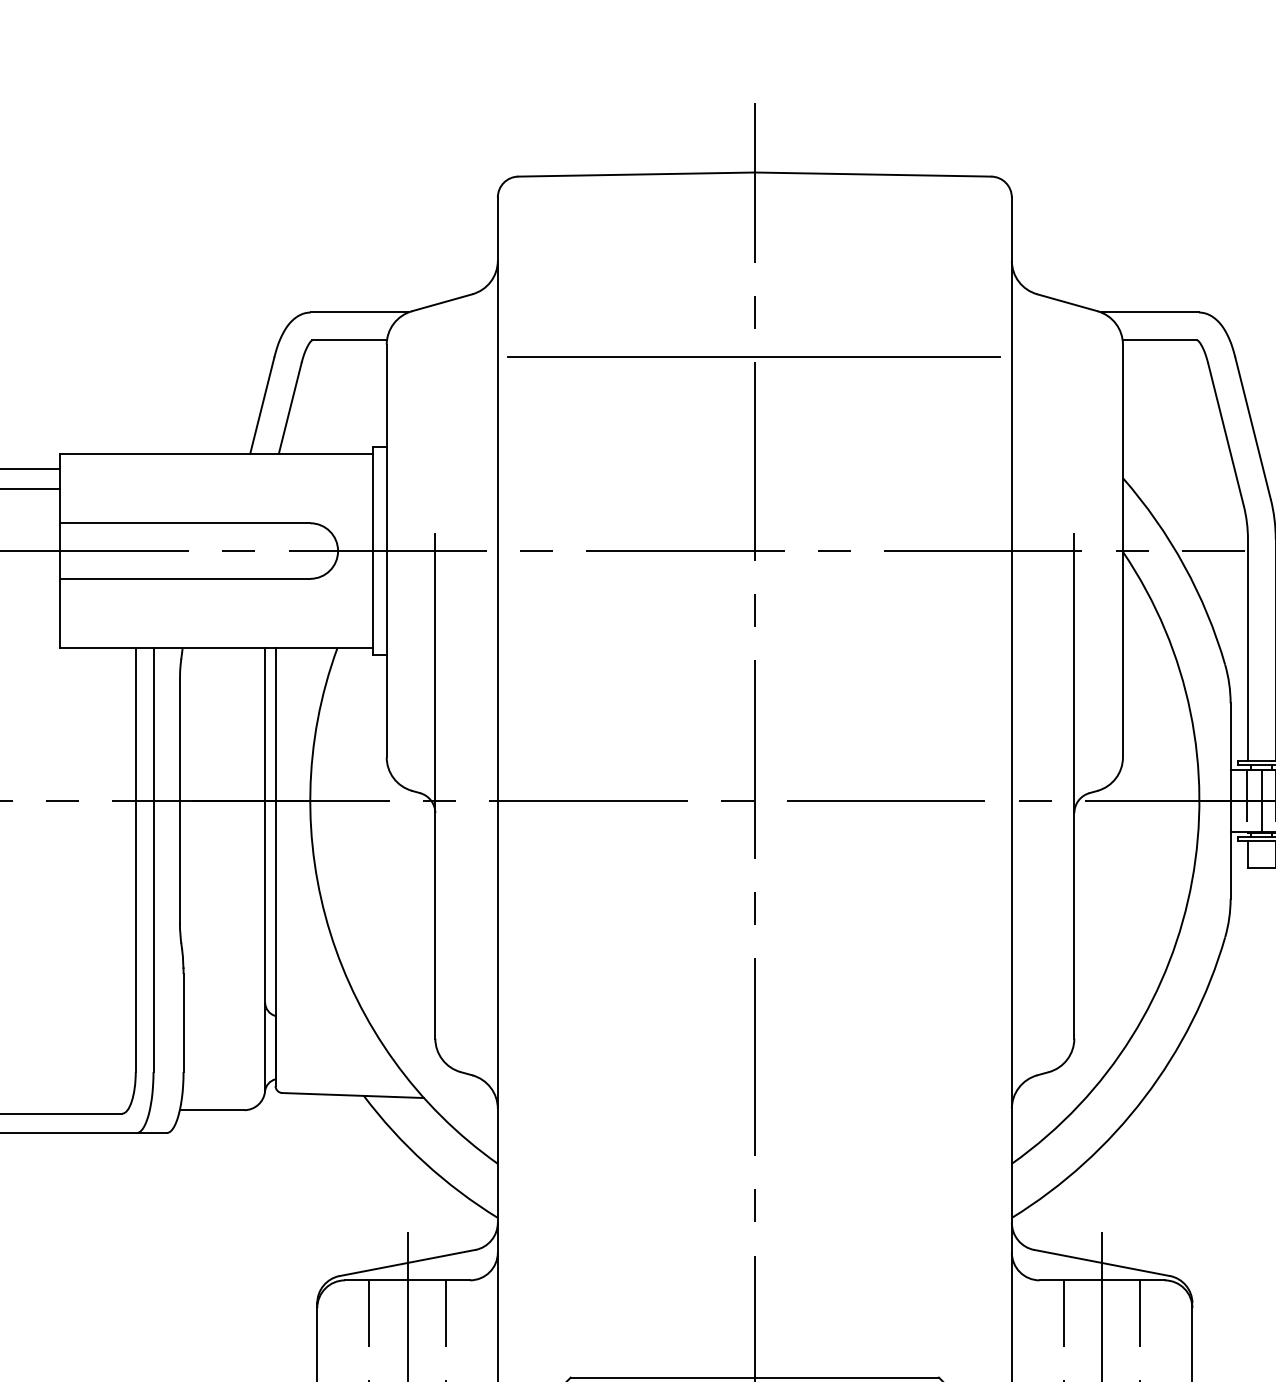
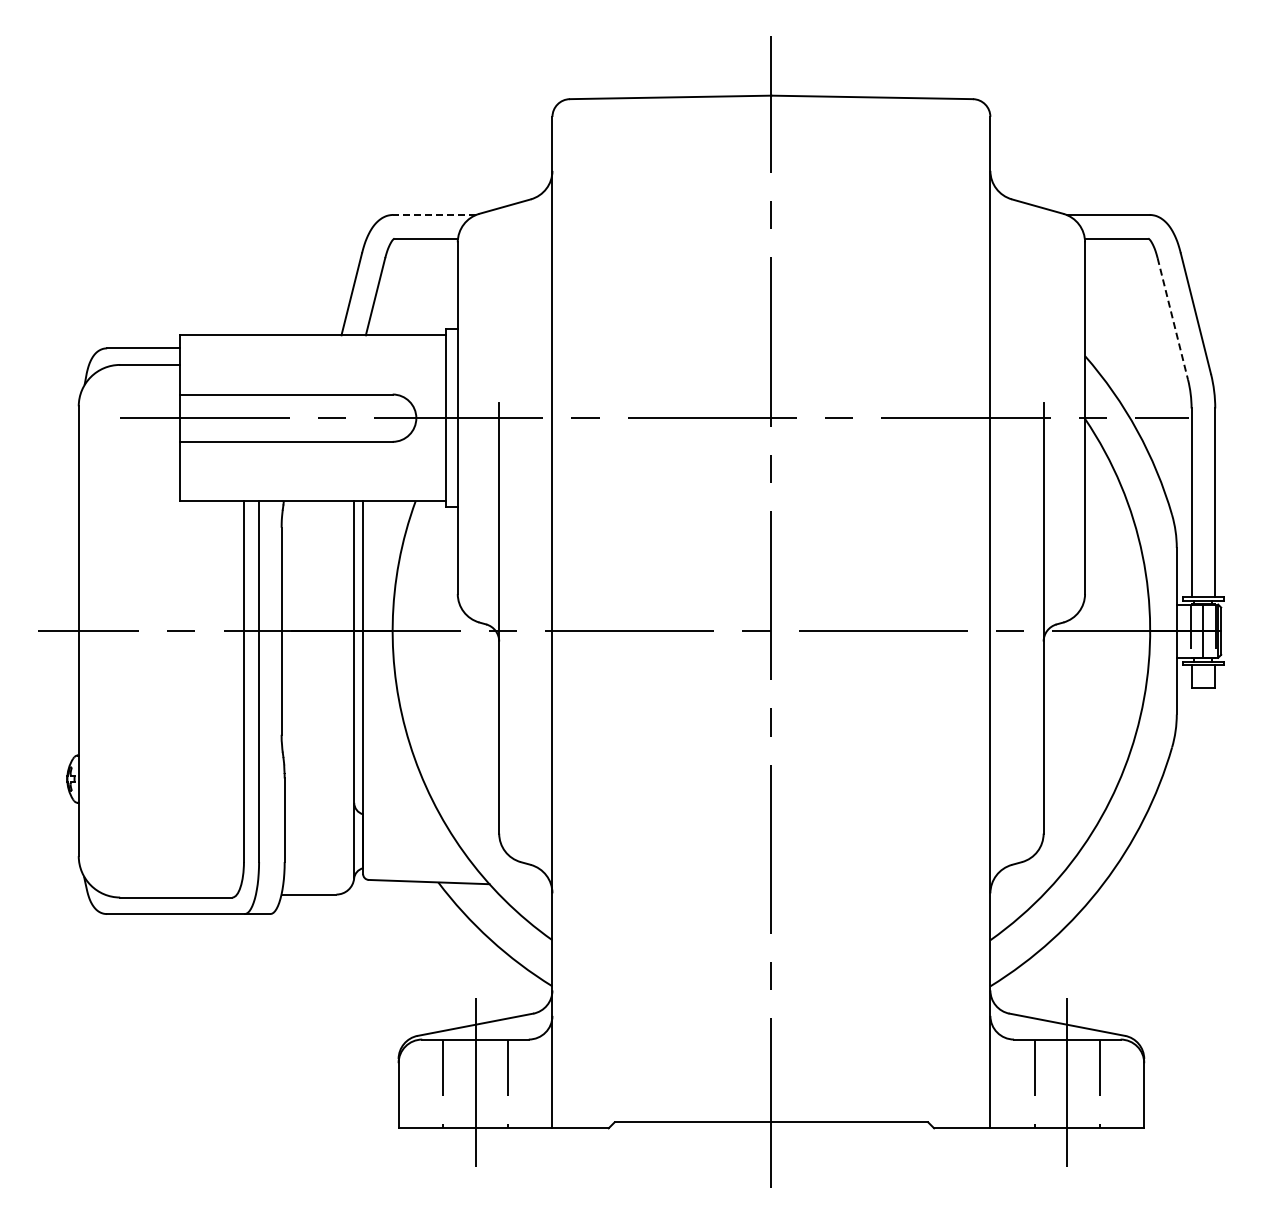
line: (359, 311) -> (434, 214), solid -> dashed
line: (753, 356) -> (770, 252), removed
line: (1225, 434) -> (1172, 318), solid -> dashed

